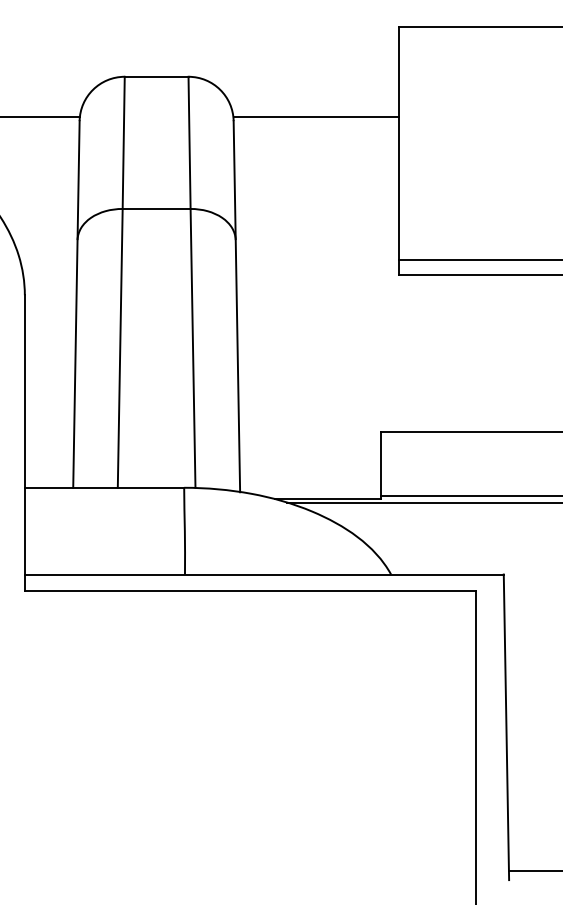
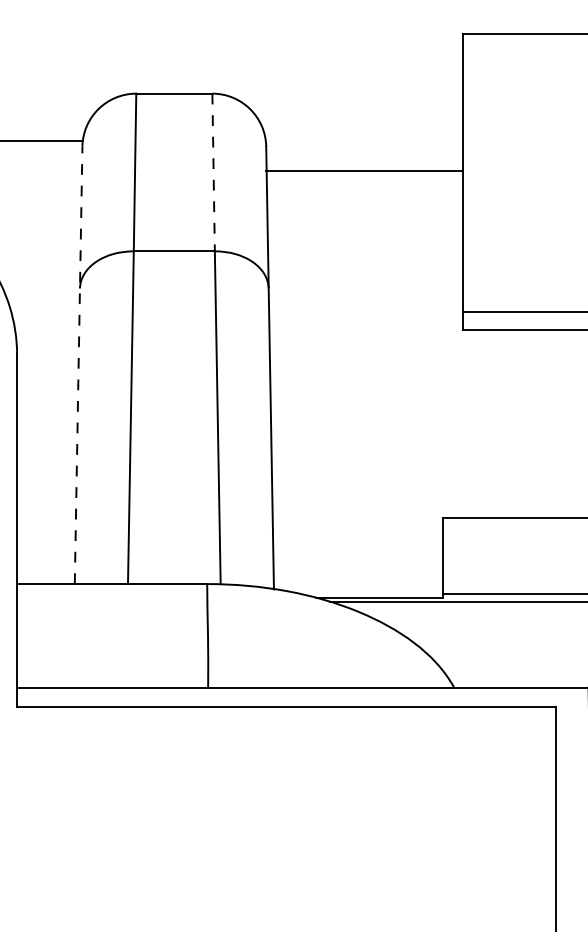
line: (315, 116) -> (363, 170), moved
line: (189, 143) -> (213, 173), solid -> dashed
line: (76, 303) -> (78, 364), solid -> dashed

